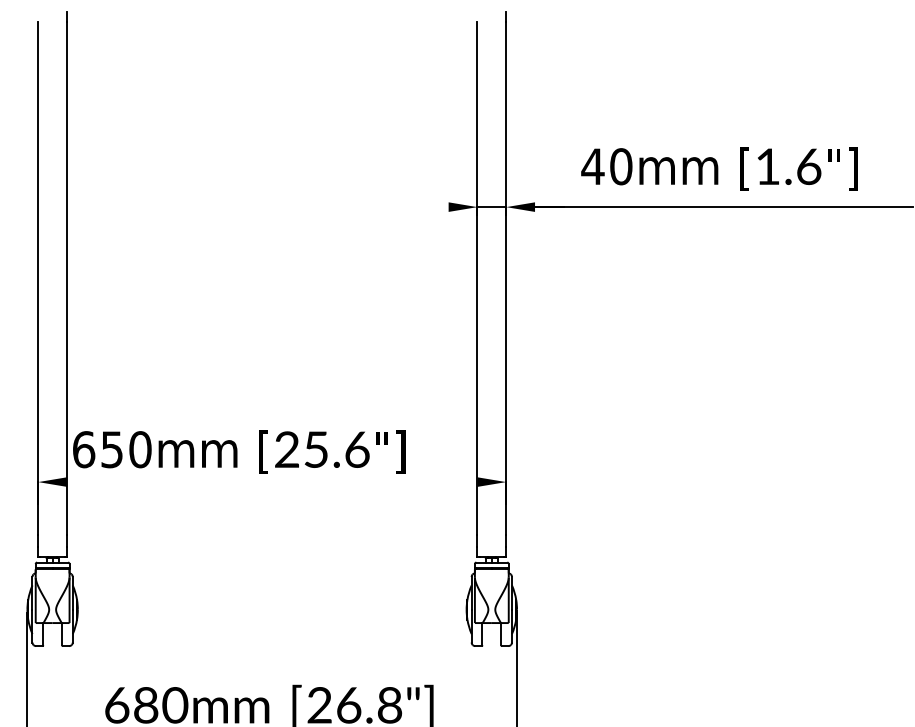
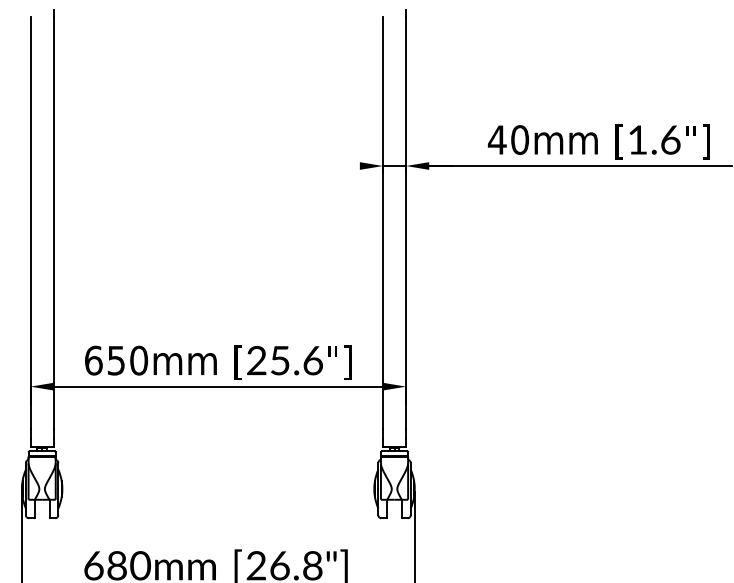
text: (719, 168) -> (598, 141), moved
text: (239, 451) -> (218, 362), moved
line: (272, 482) -> (218, 386), added

